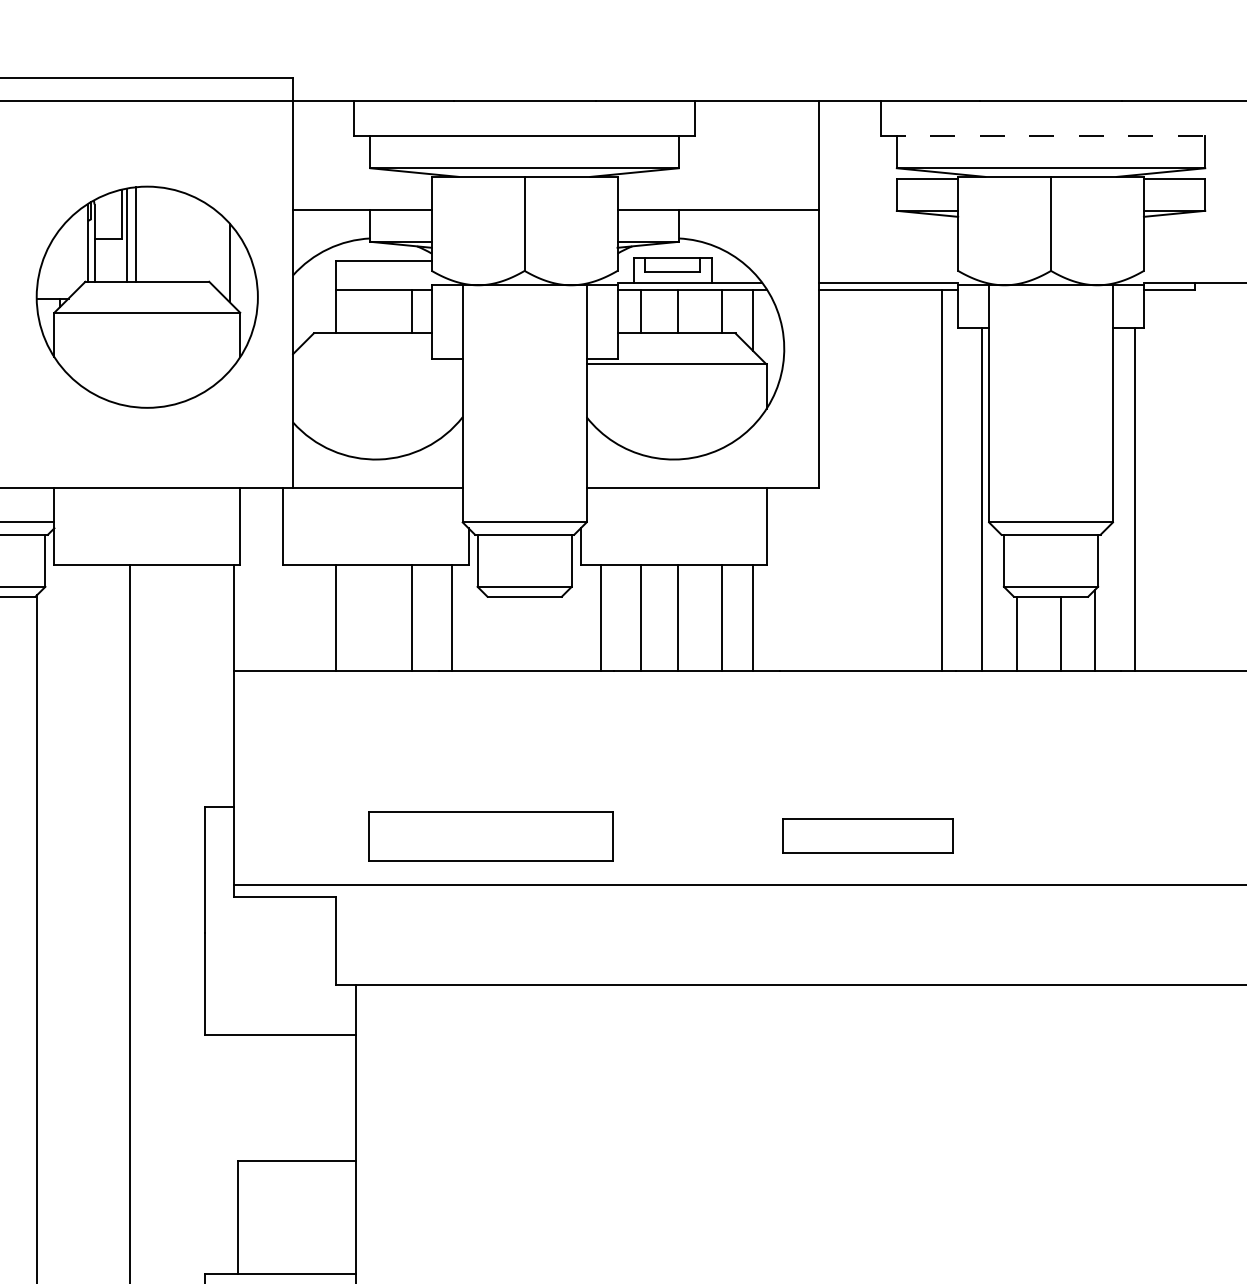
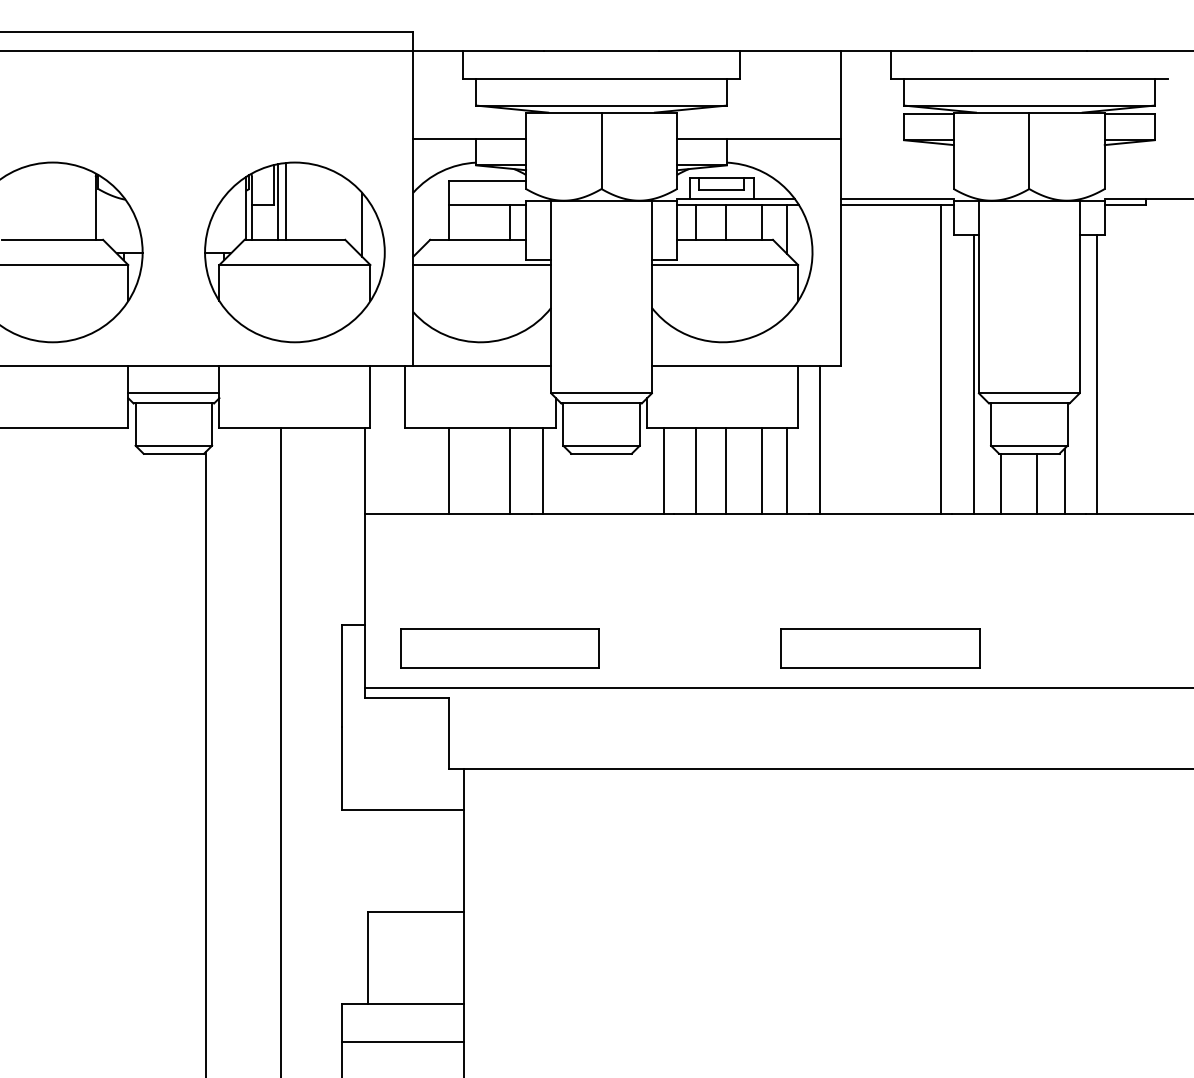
line: (1051, 136) -> (1029, 79), dashed -> solid
part: (146, 297) -> (294, 252), moved
line: (378, 365) -> (482, 265), added
line: (794, 579) -> (820, 439), added
part: (490, 836) -> (499, 648), moved
part: (867, 836) -> (880, 648), size x1.43

